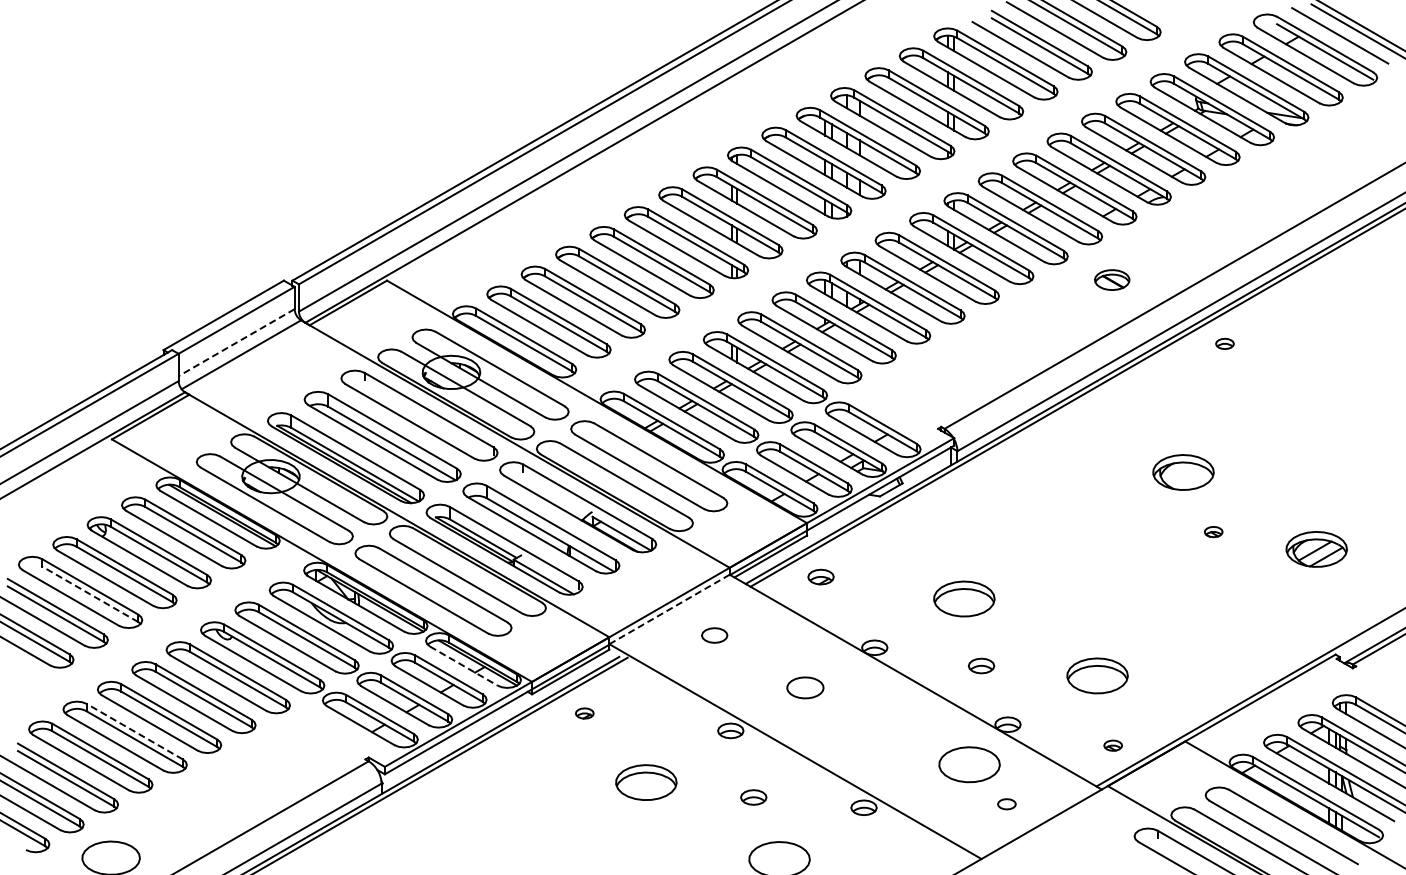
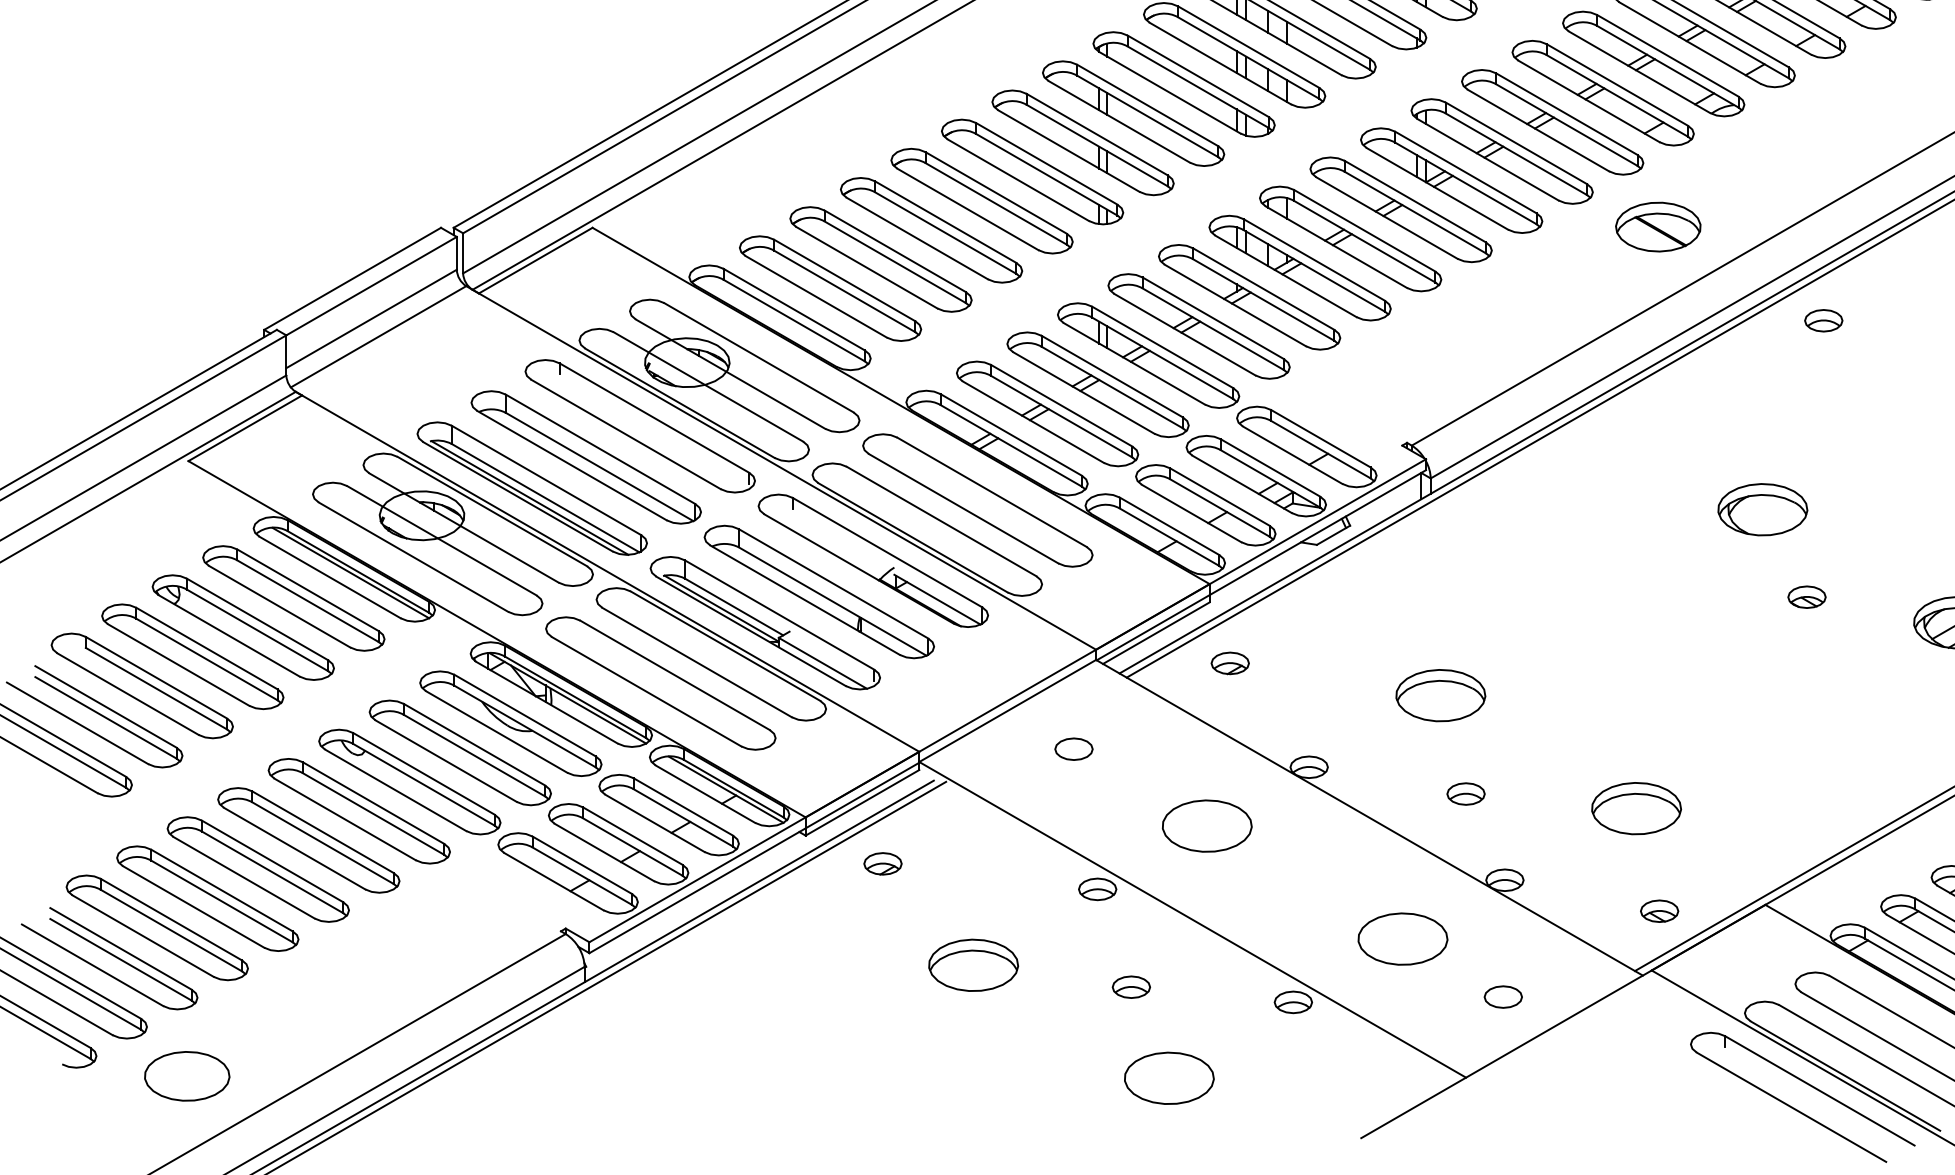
part: (1111, 279) -> (1657, 226), size x1.67
line: (236, 342) -> (371, 318), dashed -> solid
part: (1224, 343) -> (1823, 320), size x1.43
part: (1213, 531) -> (1806, 596), size x1.43
line: (90, 594) -> (156, 688), dashed -> solid
line: (670, 609) -> (1009, 711), dashed -> solid
line: (464, 666) -> (706, 794), dashed -> solid
part: (805, 687) -> (1207, 825), size x1.67
part: (584, 713) -> (882, 863), size x1.43
line: (134, 731) -> (221, 890), dashed -> solid
part: (1112, 745) -> (1658, 910), size x1.43
part: (969, 764) -> (1402, 938), moved
part: (1006, 804) -> (1502, 997), size x1.43

